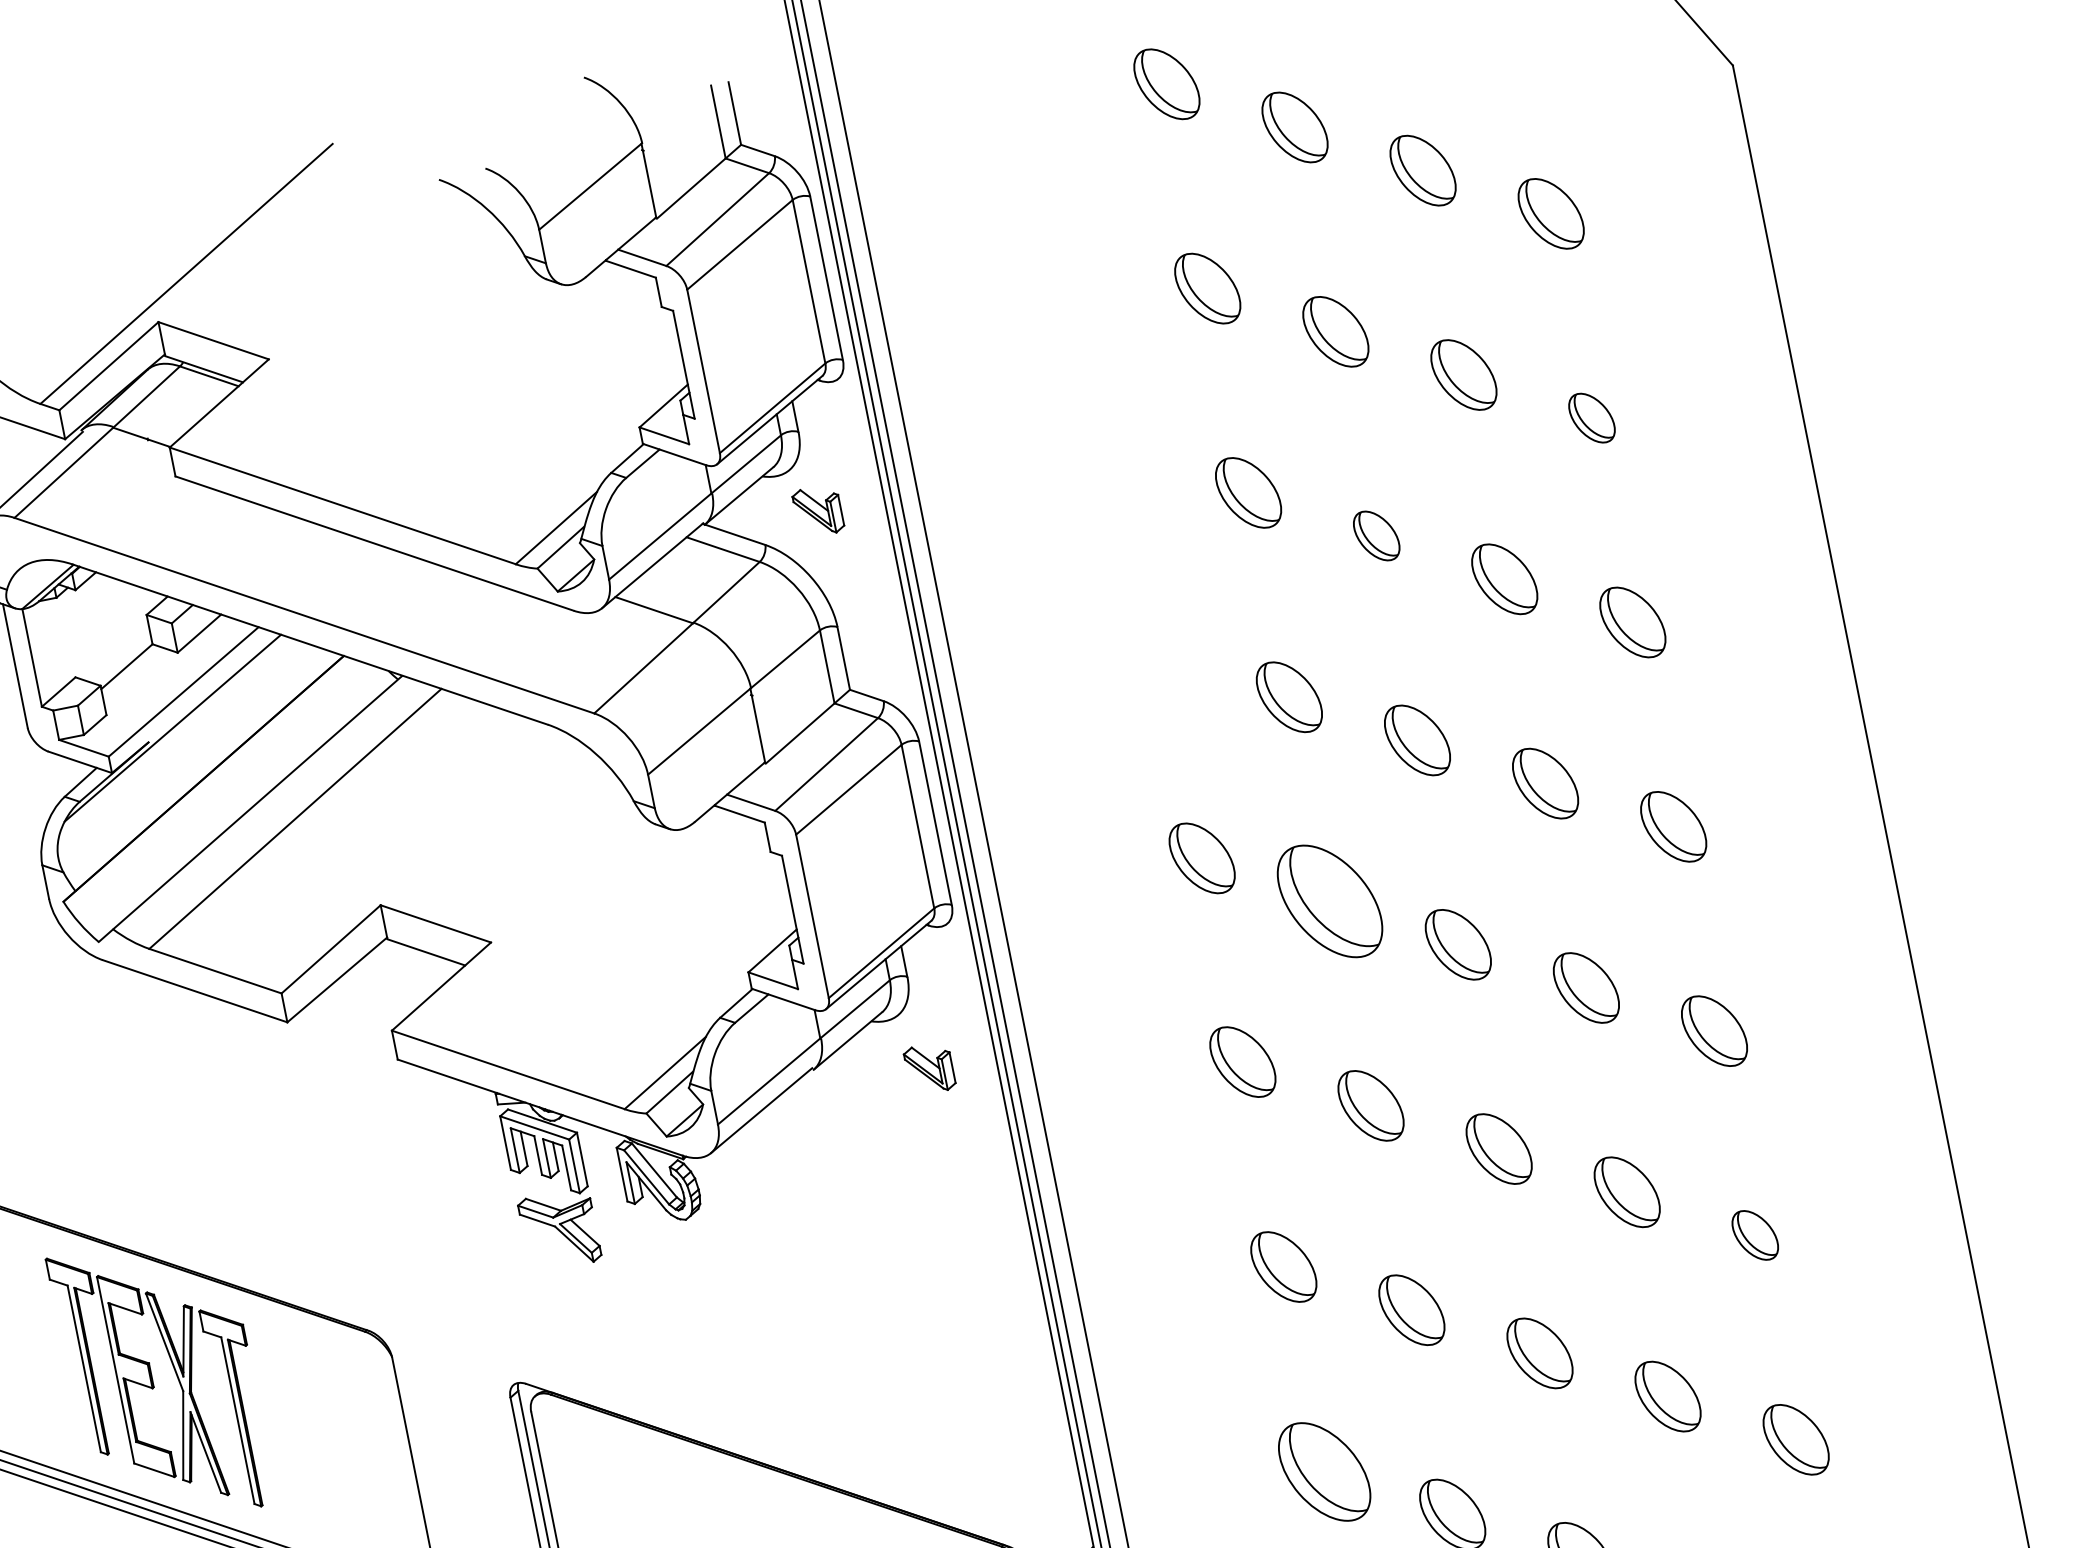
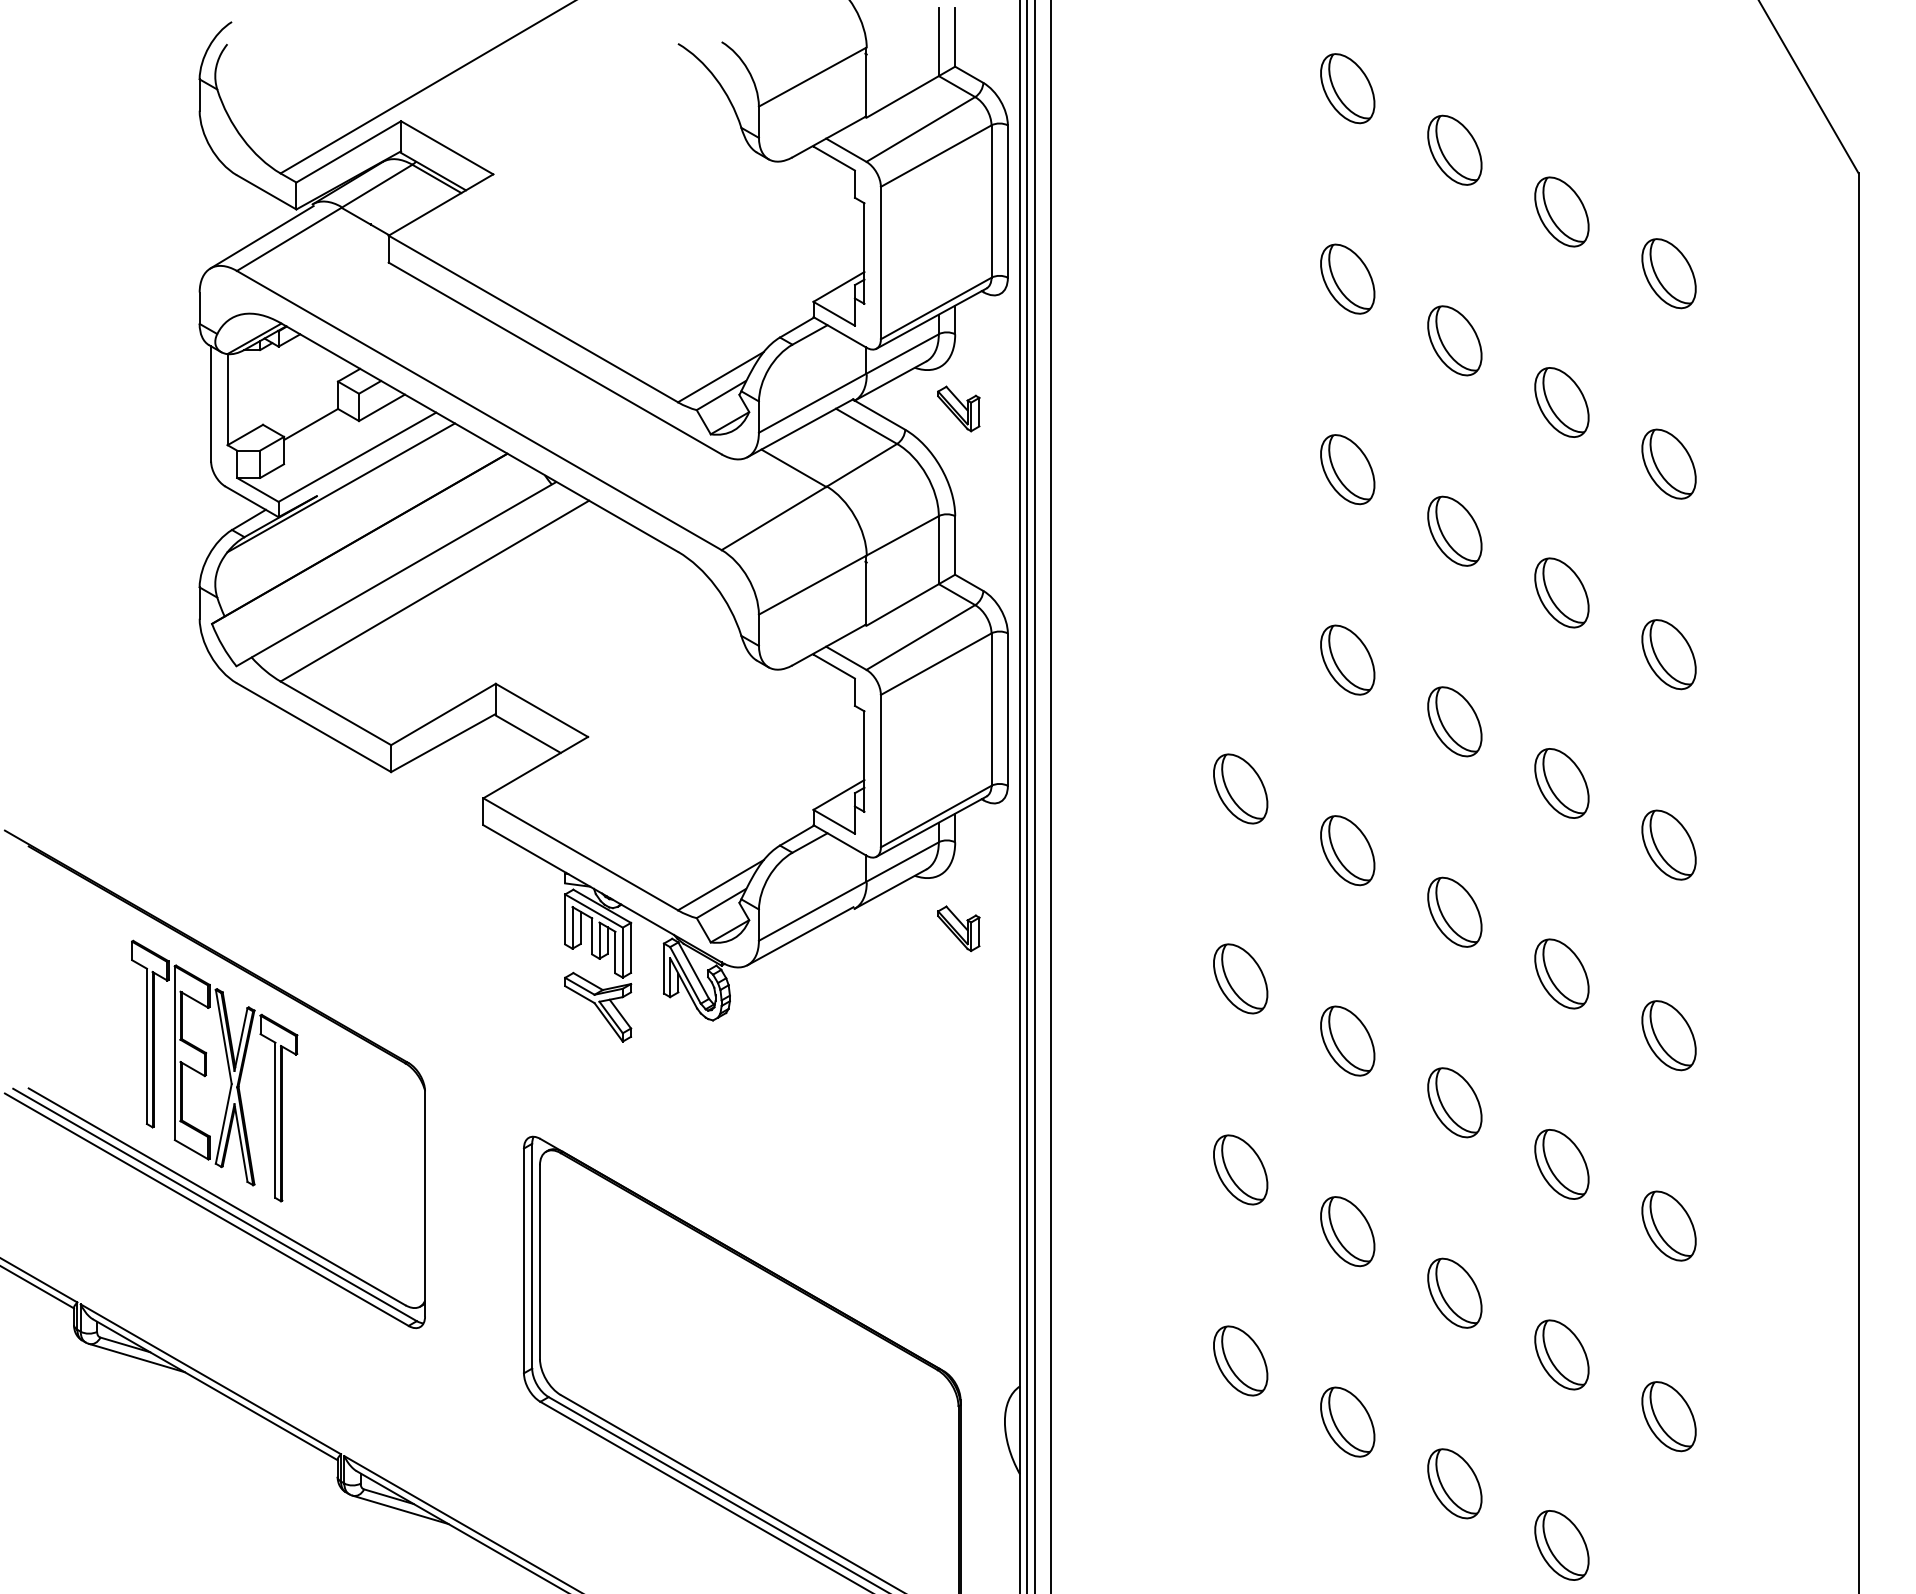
part: (1591, 417) -> (1668, 463), size x1.43
part: (1376, 535) -> (1454, 530), size x1.43
part: (1329, 901) -> (1347, 850), size x0.62
part: (1754, 1234) -> (1668, 1225), size x1.43
part: (1324, 1471) -> (1240, 1360), size x0.71

